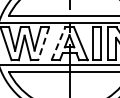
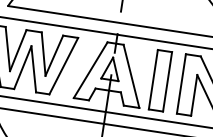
line: (58, 43) -> (90, 69), dashed -> solid
line: (43, 44) -> (63, 67), dashed -> solid

